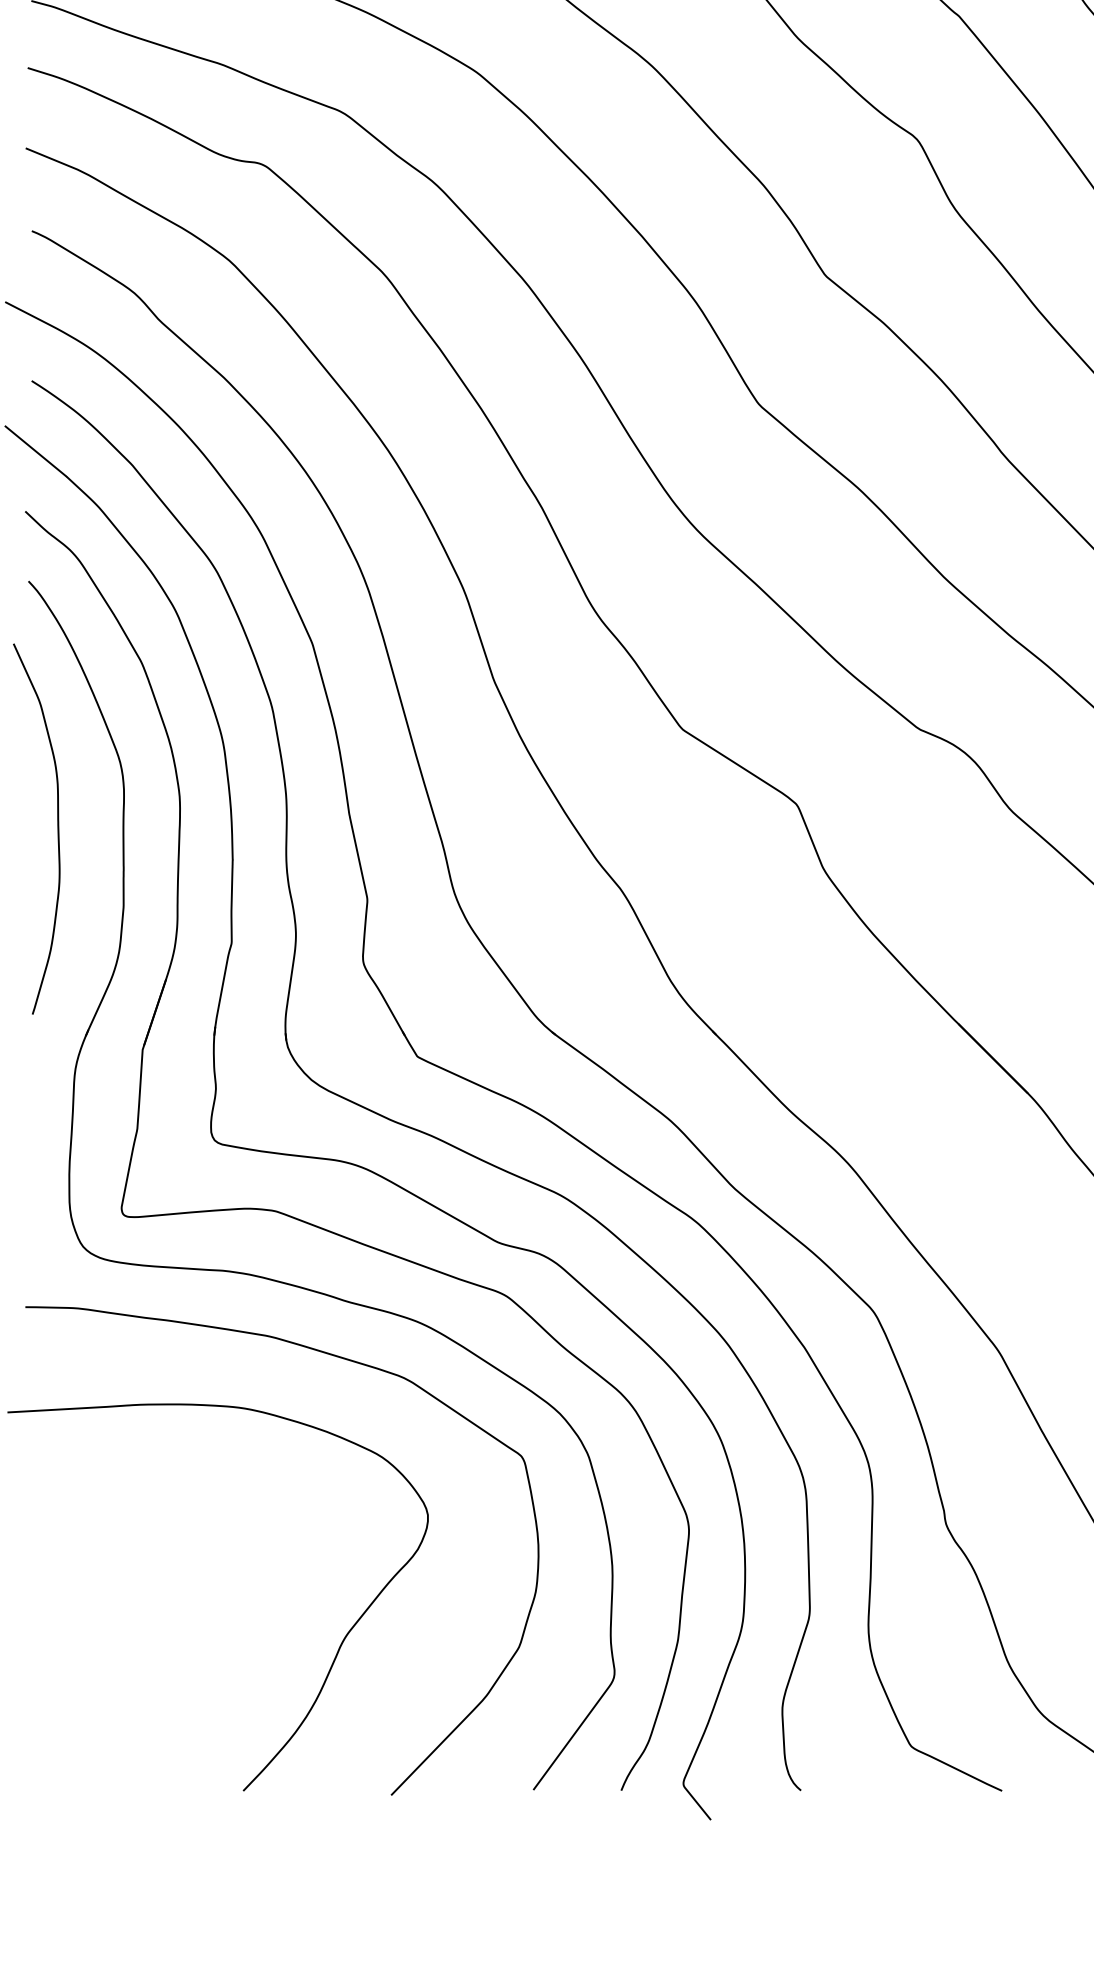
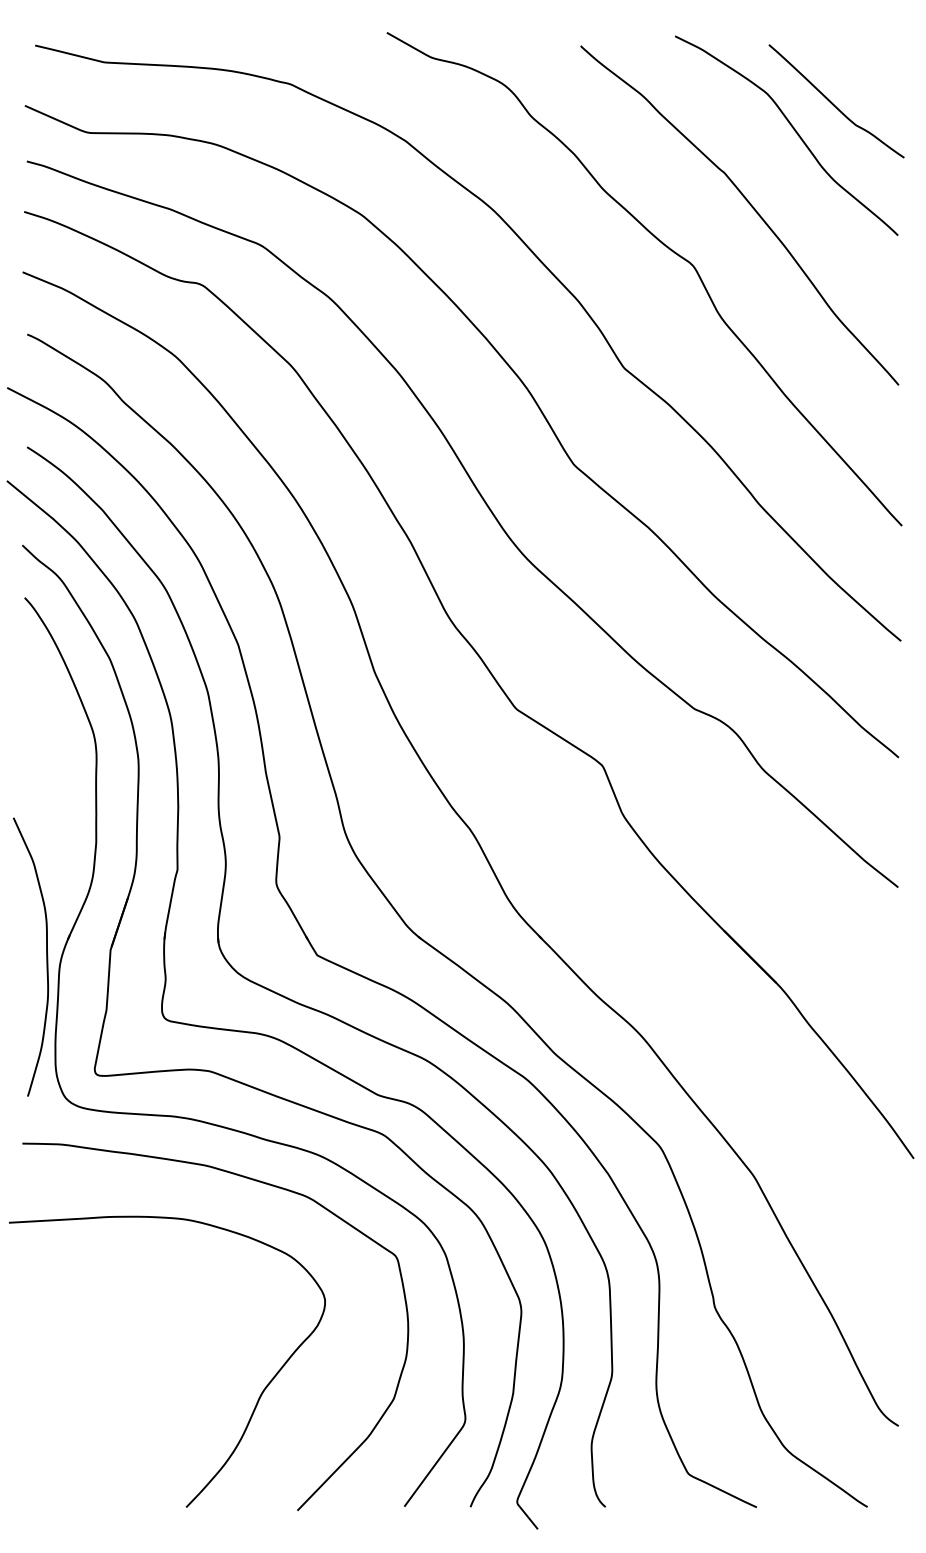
curve: (57, 828) -> (46, 956), moved

